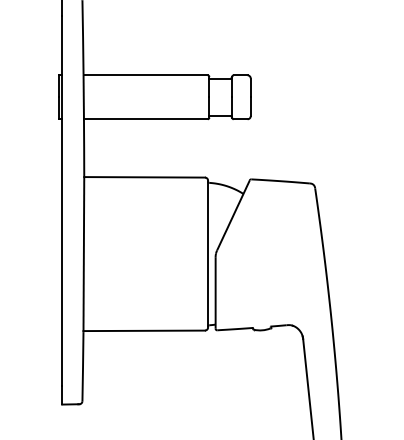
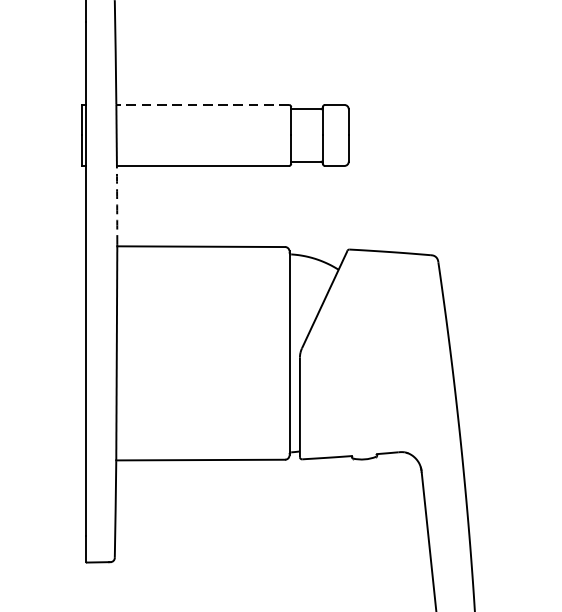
line: (145, 75) -> (202, 105), solid -> dashed
arc: (84, 147) -> (117, 205), solid -> dashed

